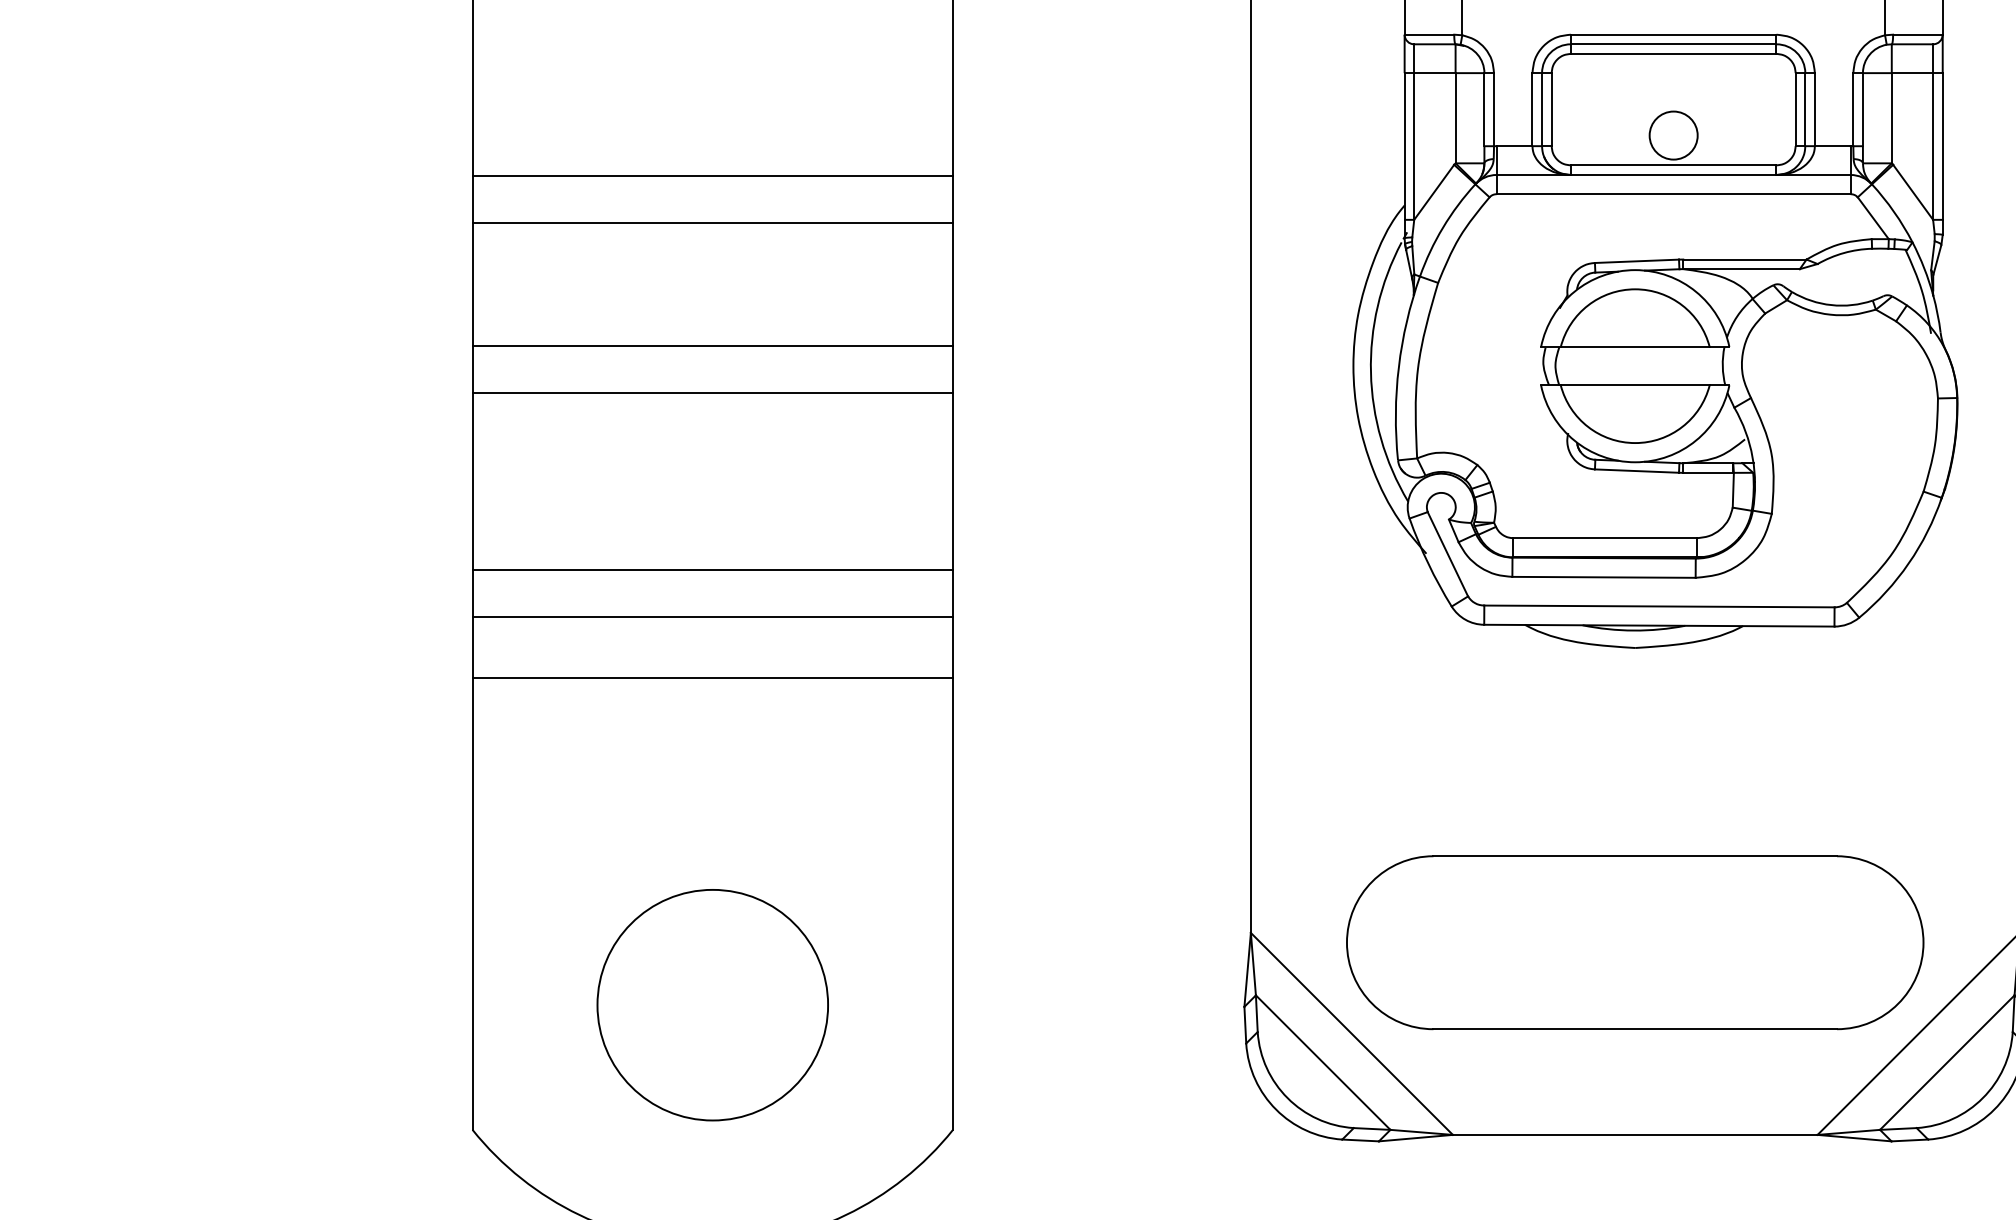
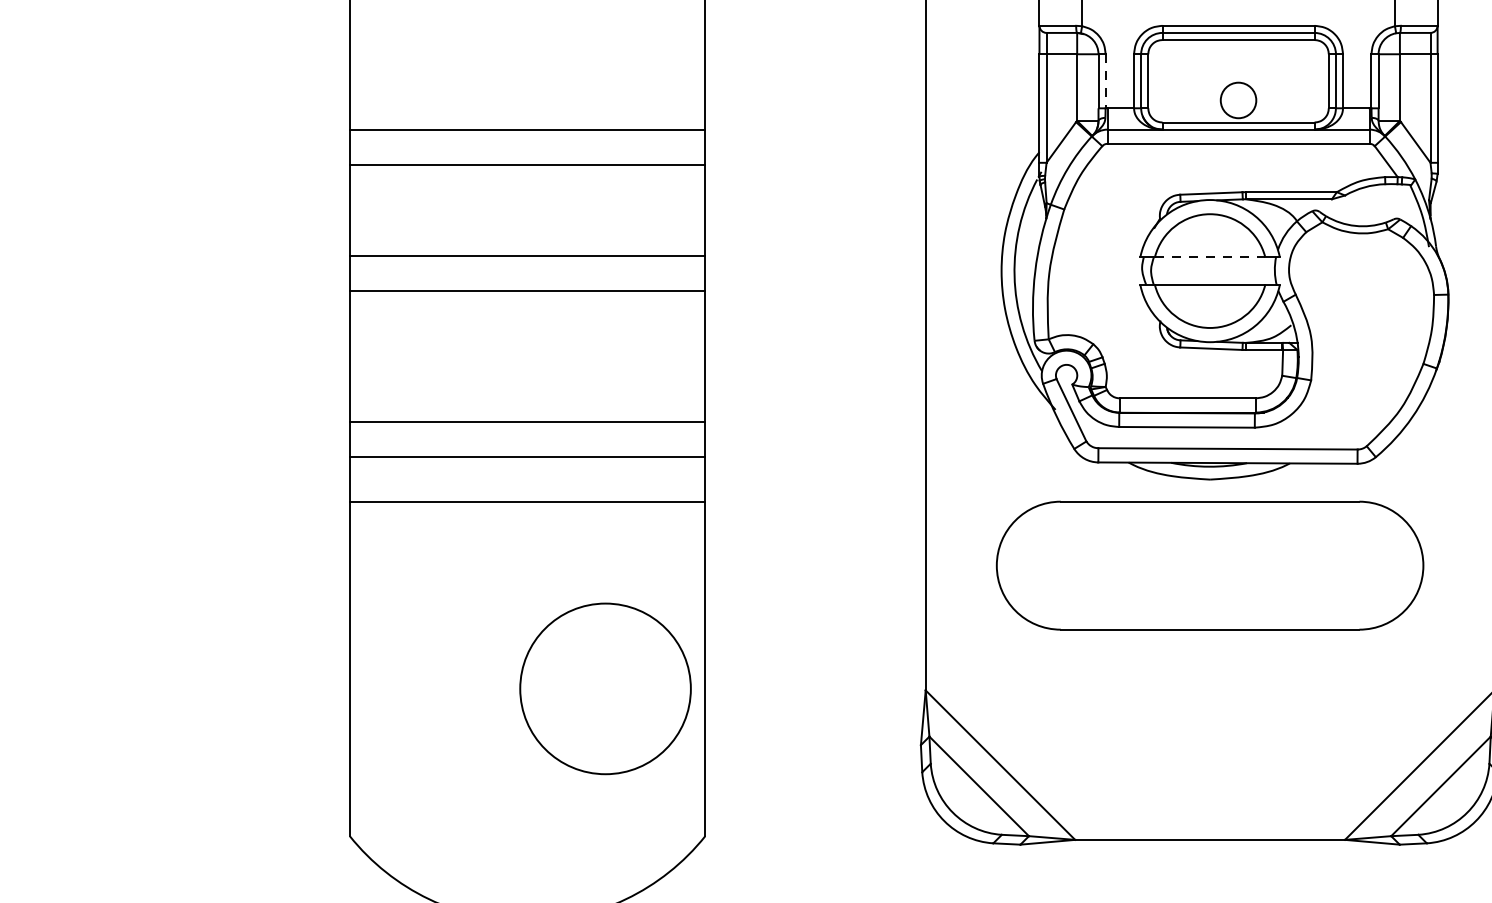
line: (1493, 109) -> (1105, 81), solid -> dashed
line: (1635, 346) -> (1210, 256), solid -> dashed
part: (1634, 942) -> (1209, 565), moved
circle: (712, 1004) -> (605, 688), moved

